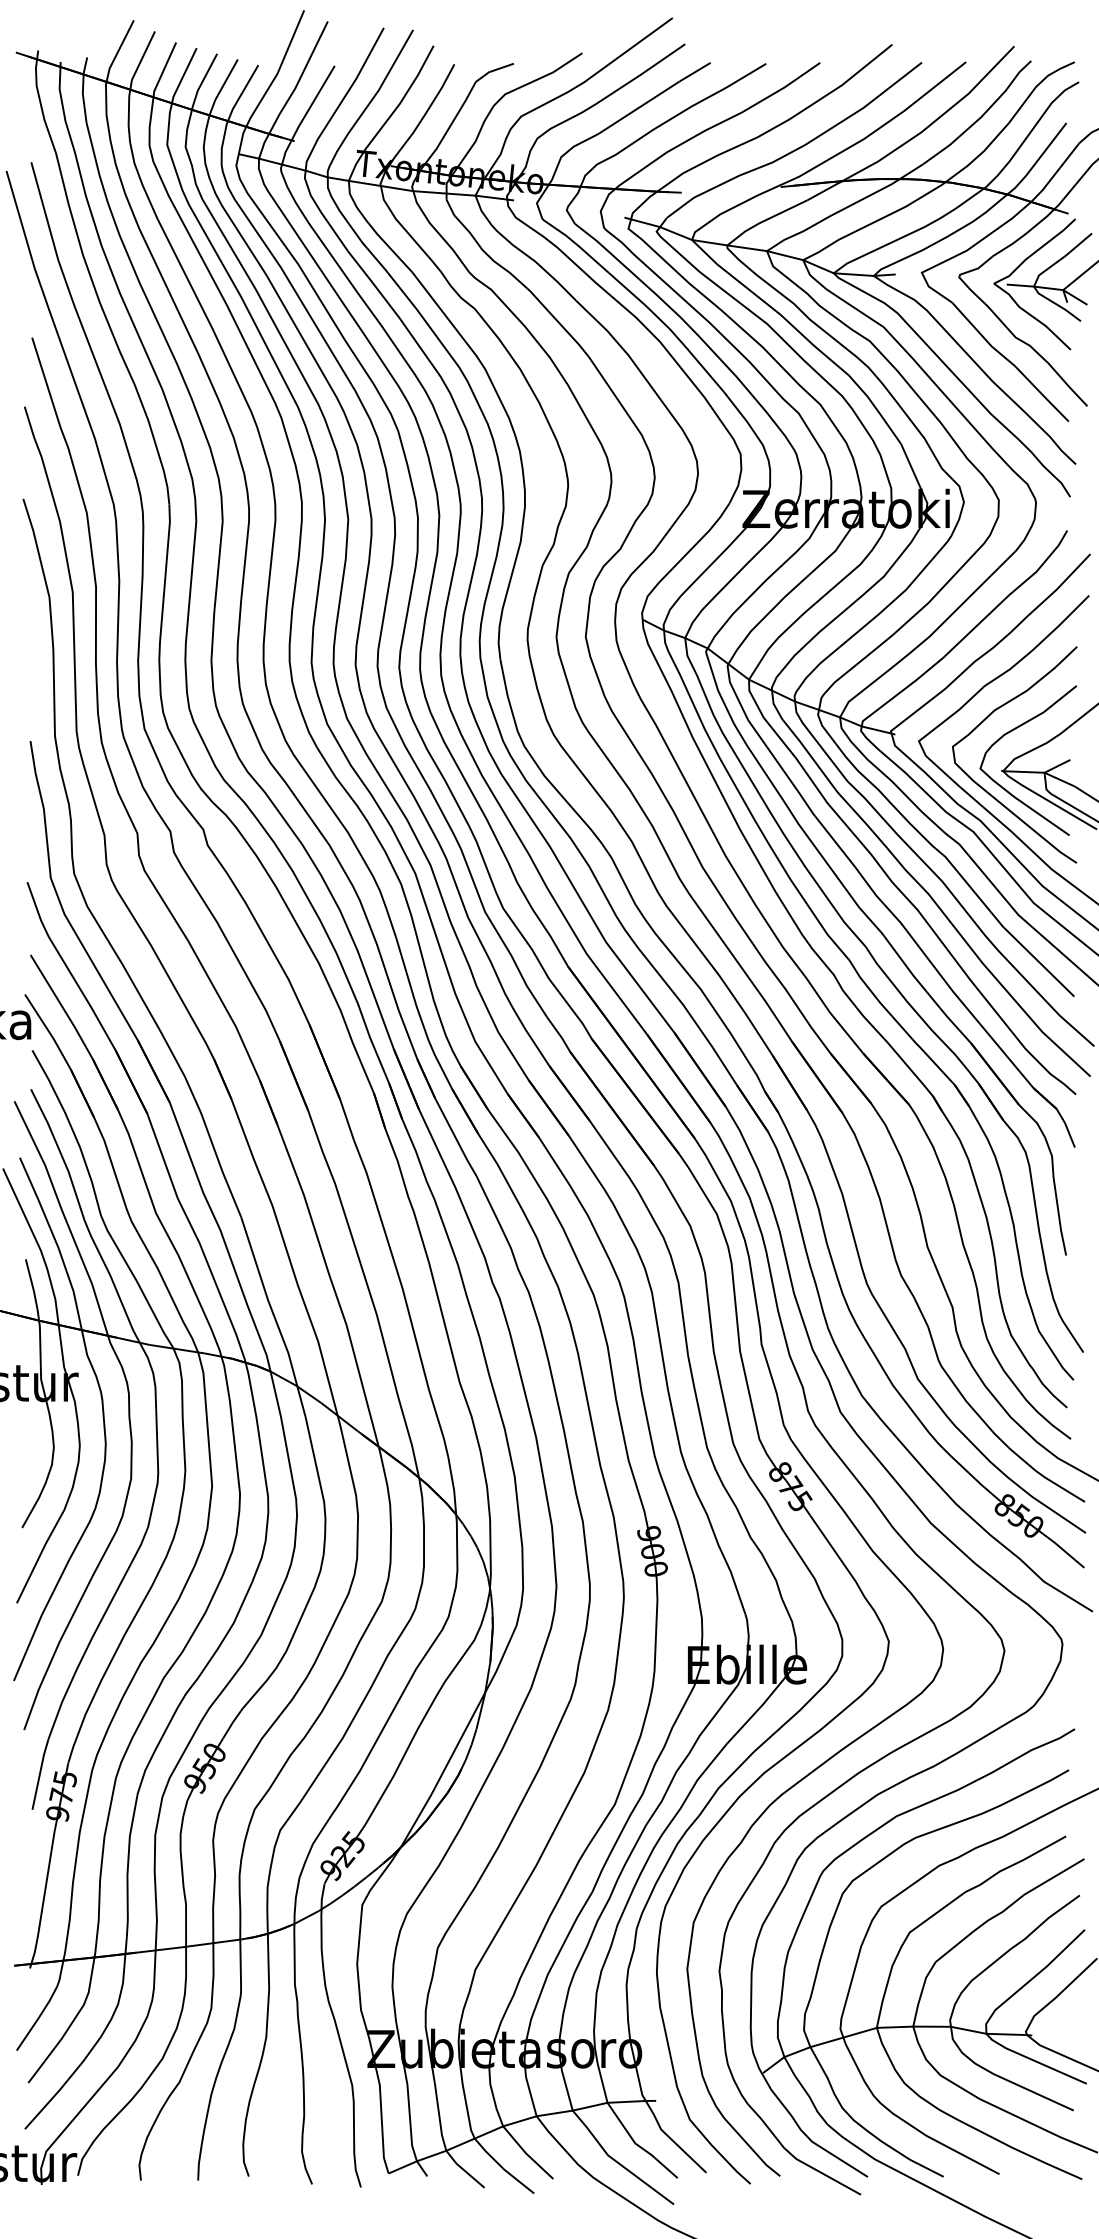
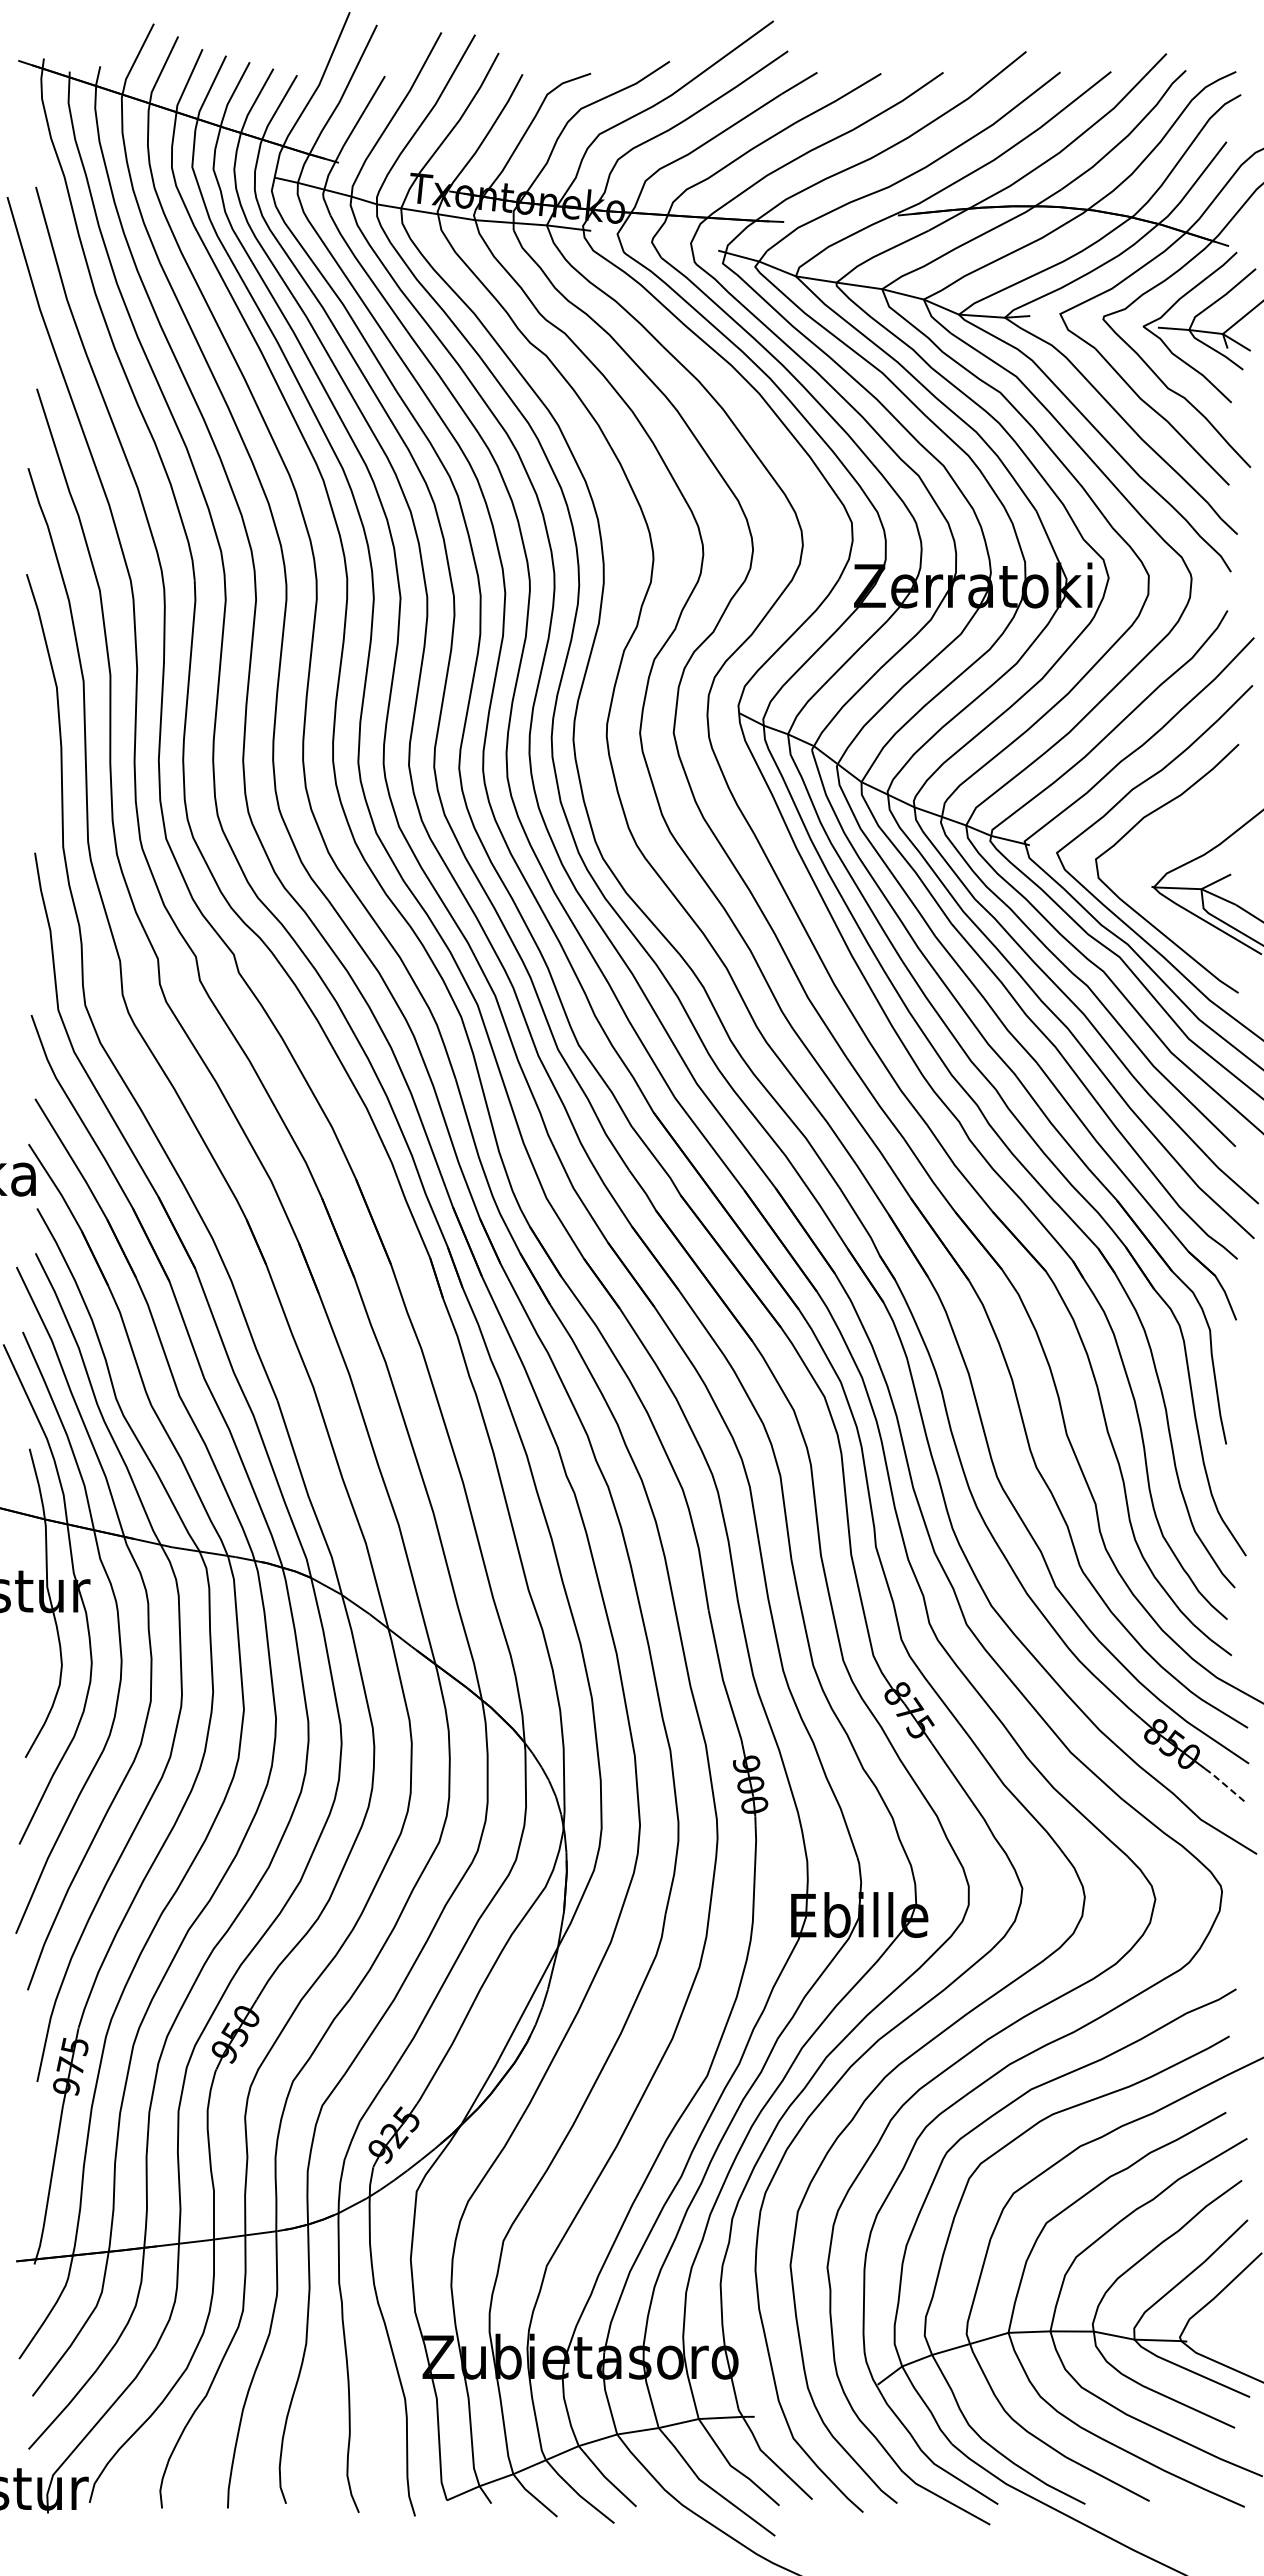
curve: (1009, 733) -> (1161, 843), removed
line: (1065, 1552) -> (1225, 1785), solid -> dashed

